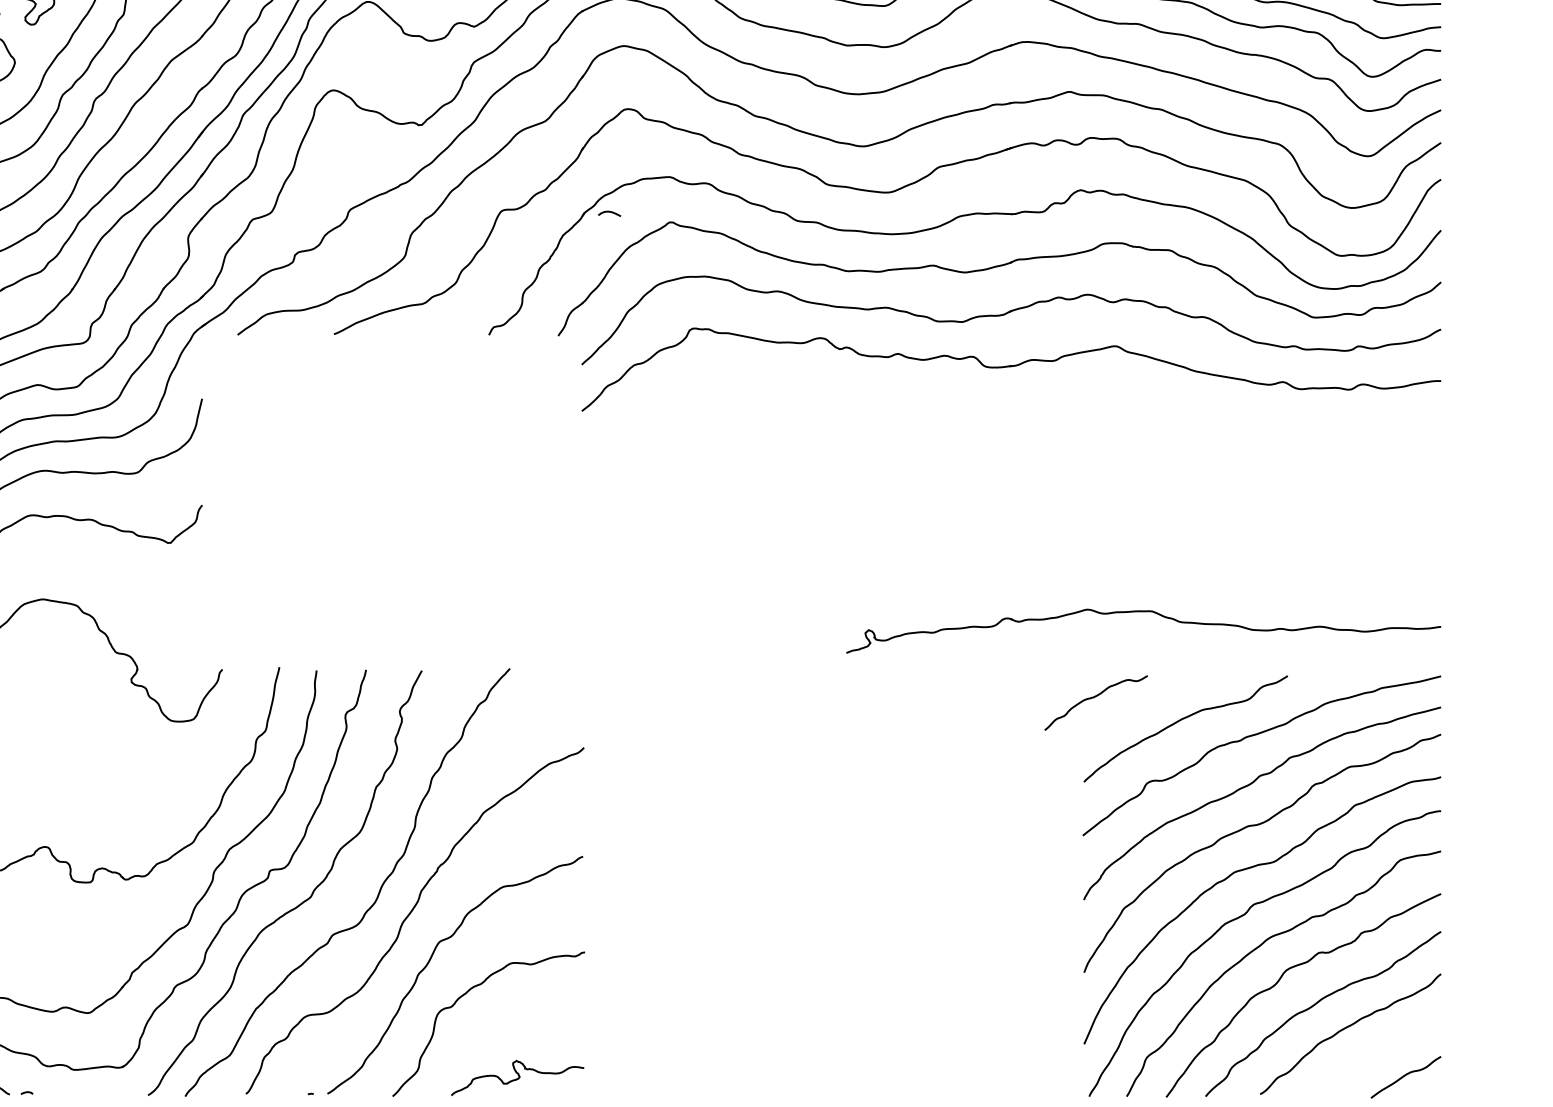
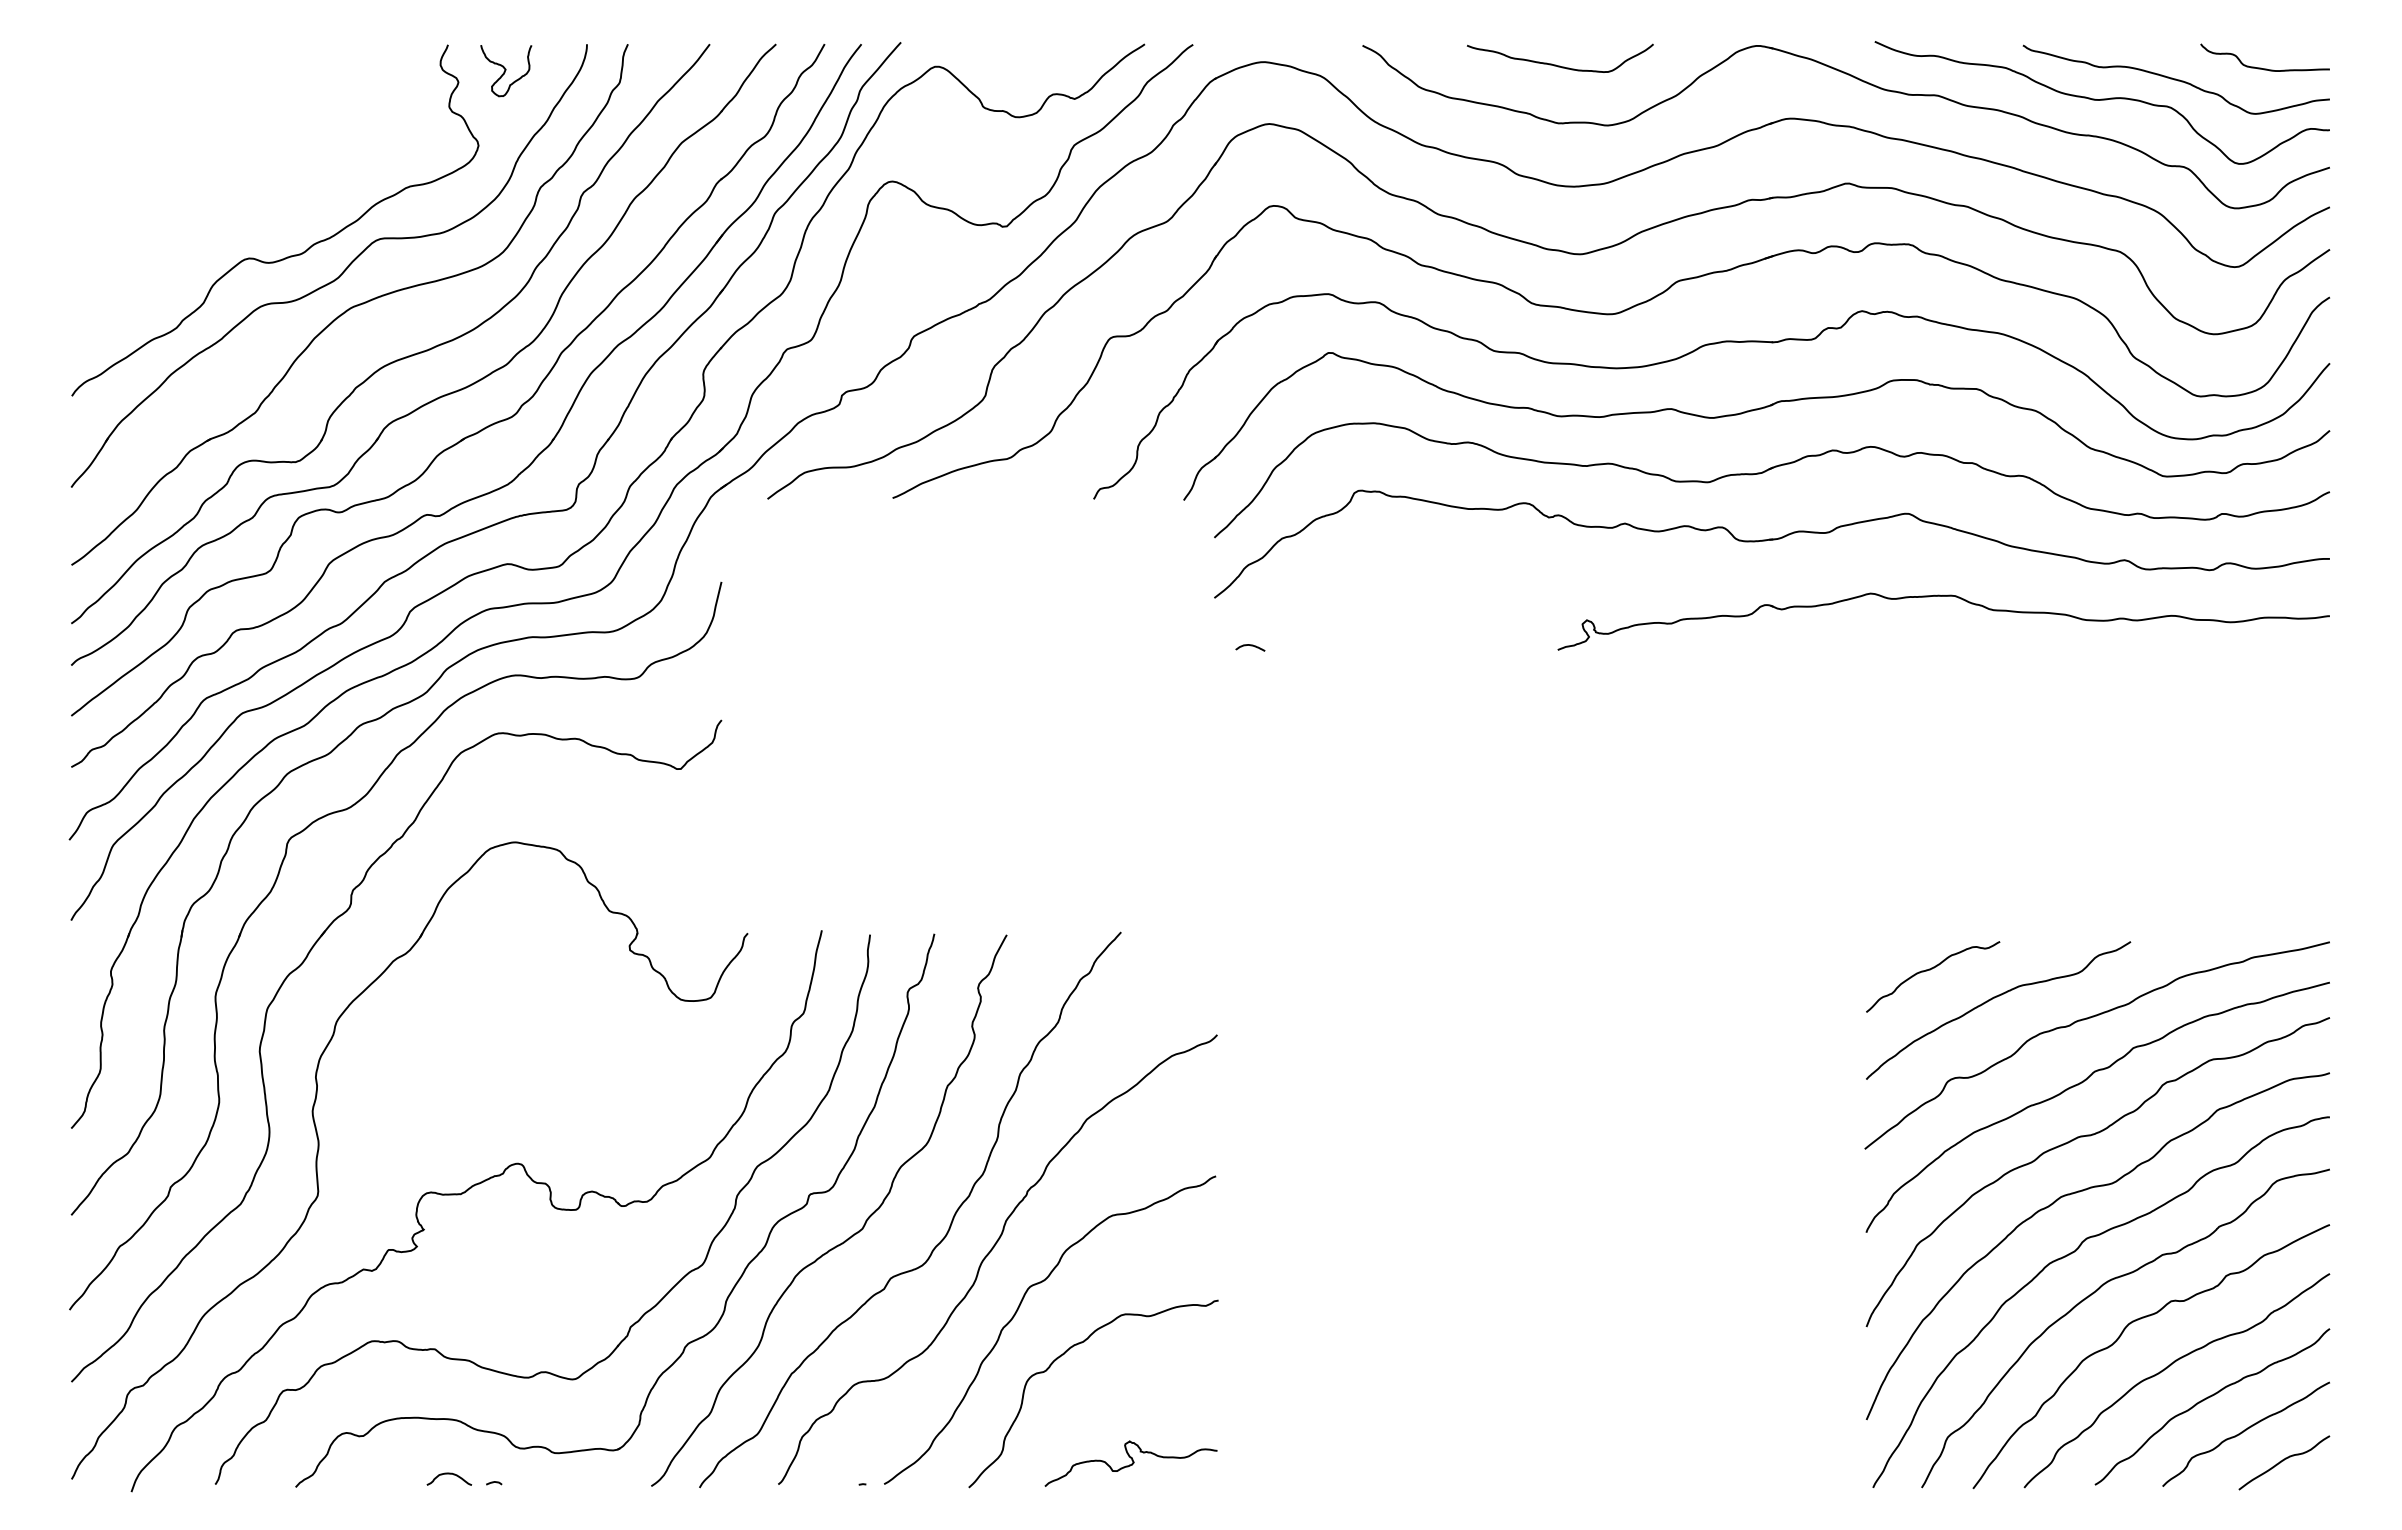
curve: (609, 212) -> (1250, 646), moved
part: (1143, 611) -> (1943, 596), moved
curve: (1094, 698) -> (1930, 970), moved
curve: (1376, 1053) -> (2245, 1431), added

